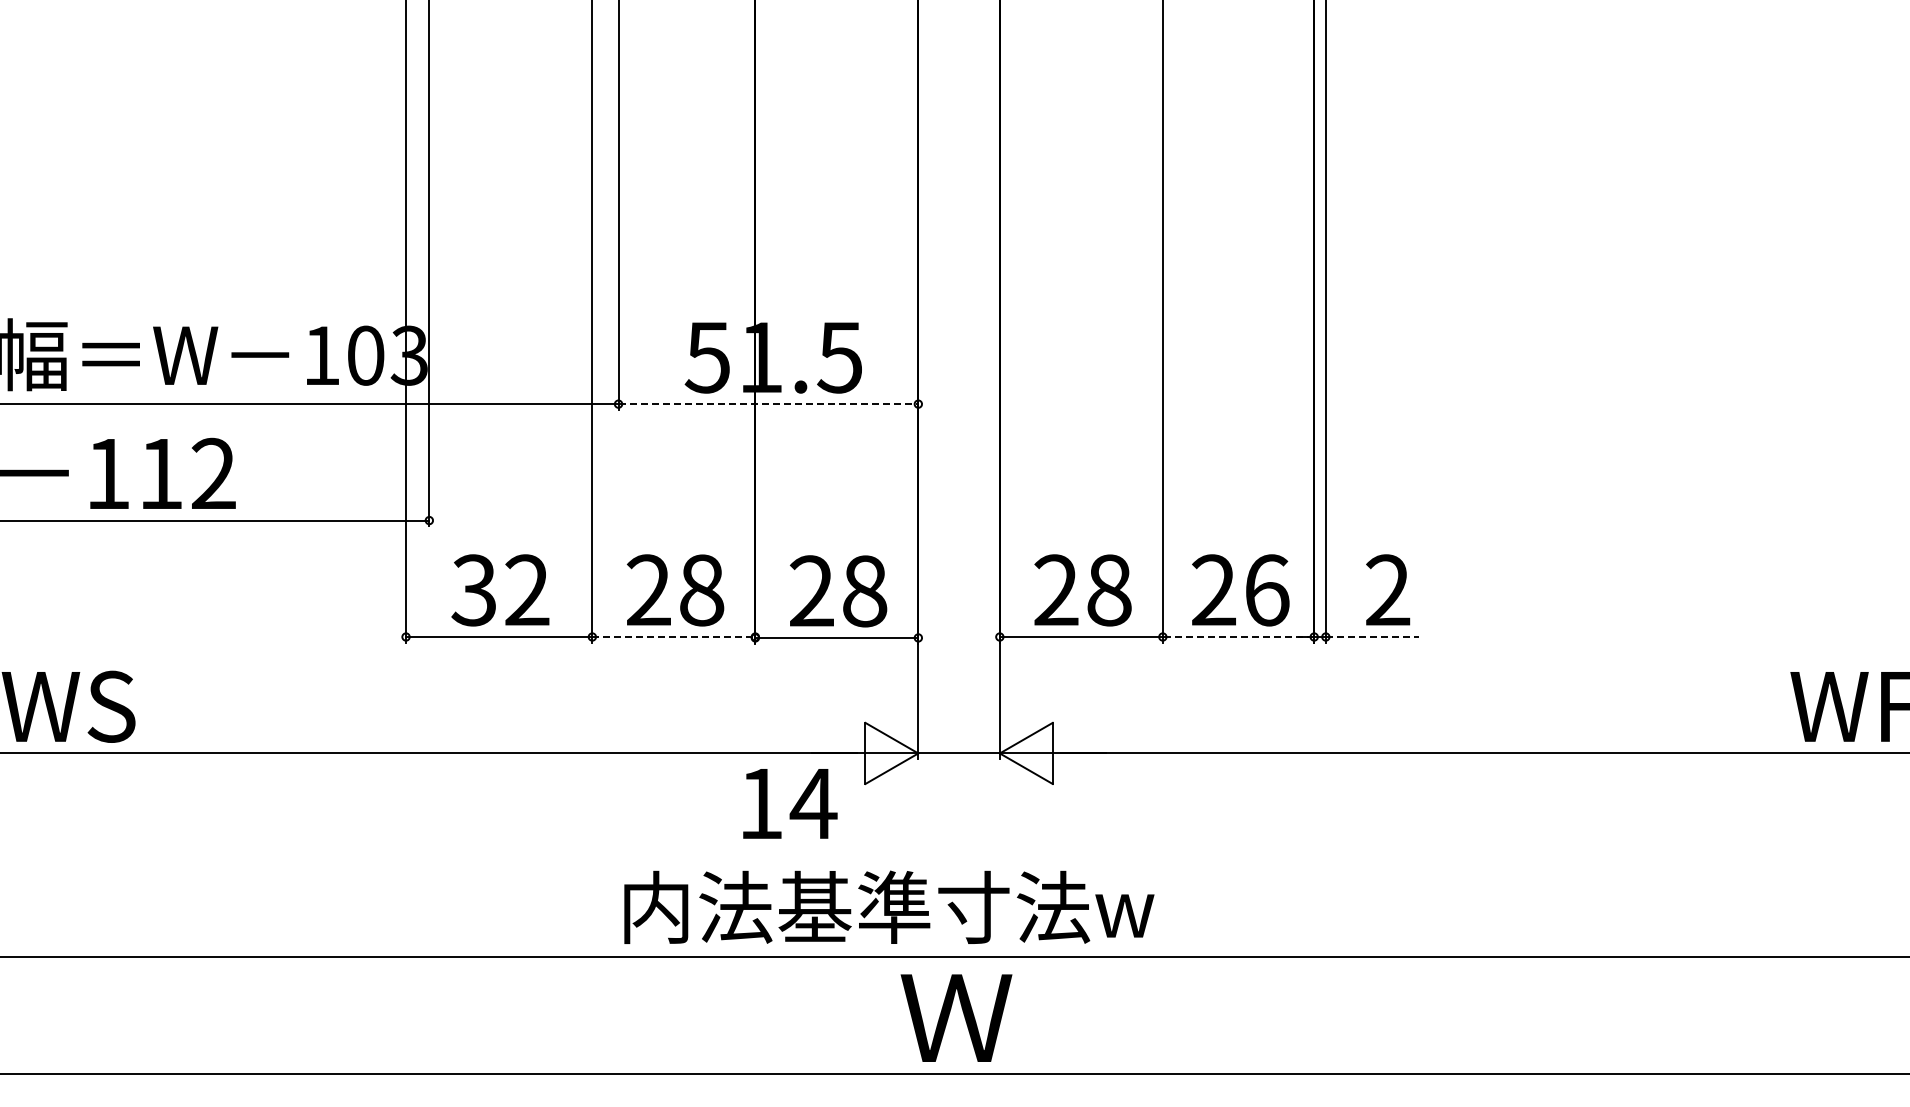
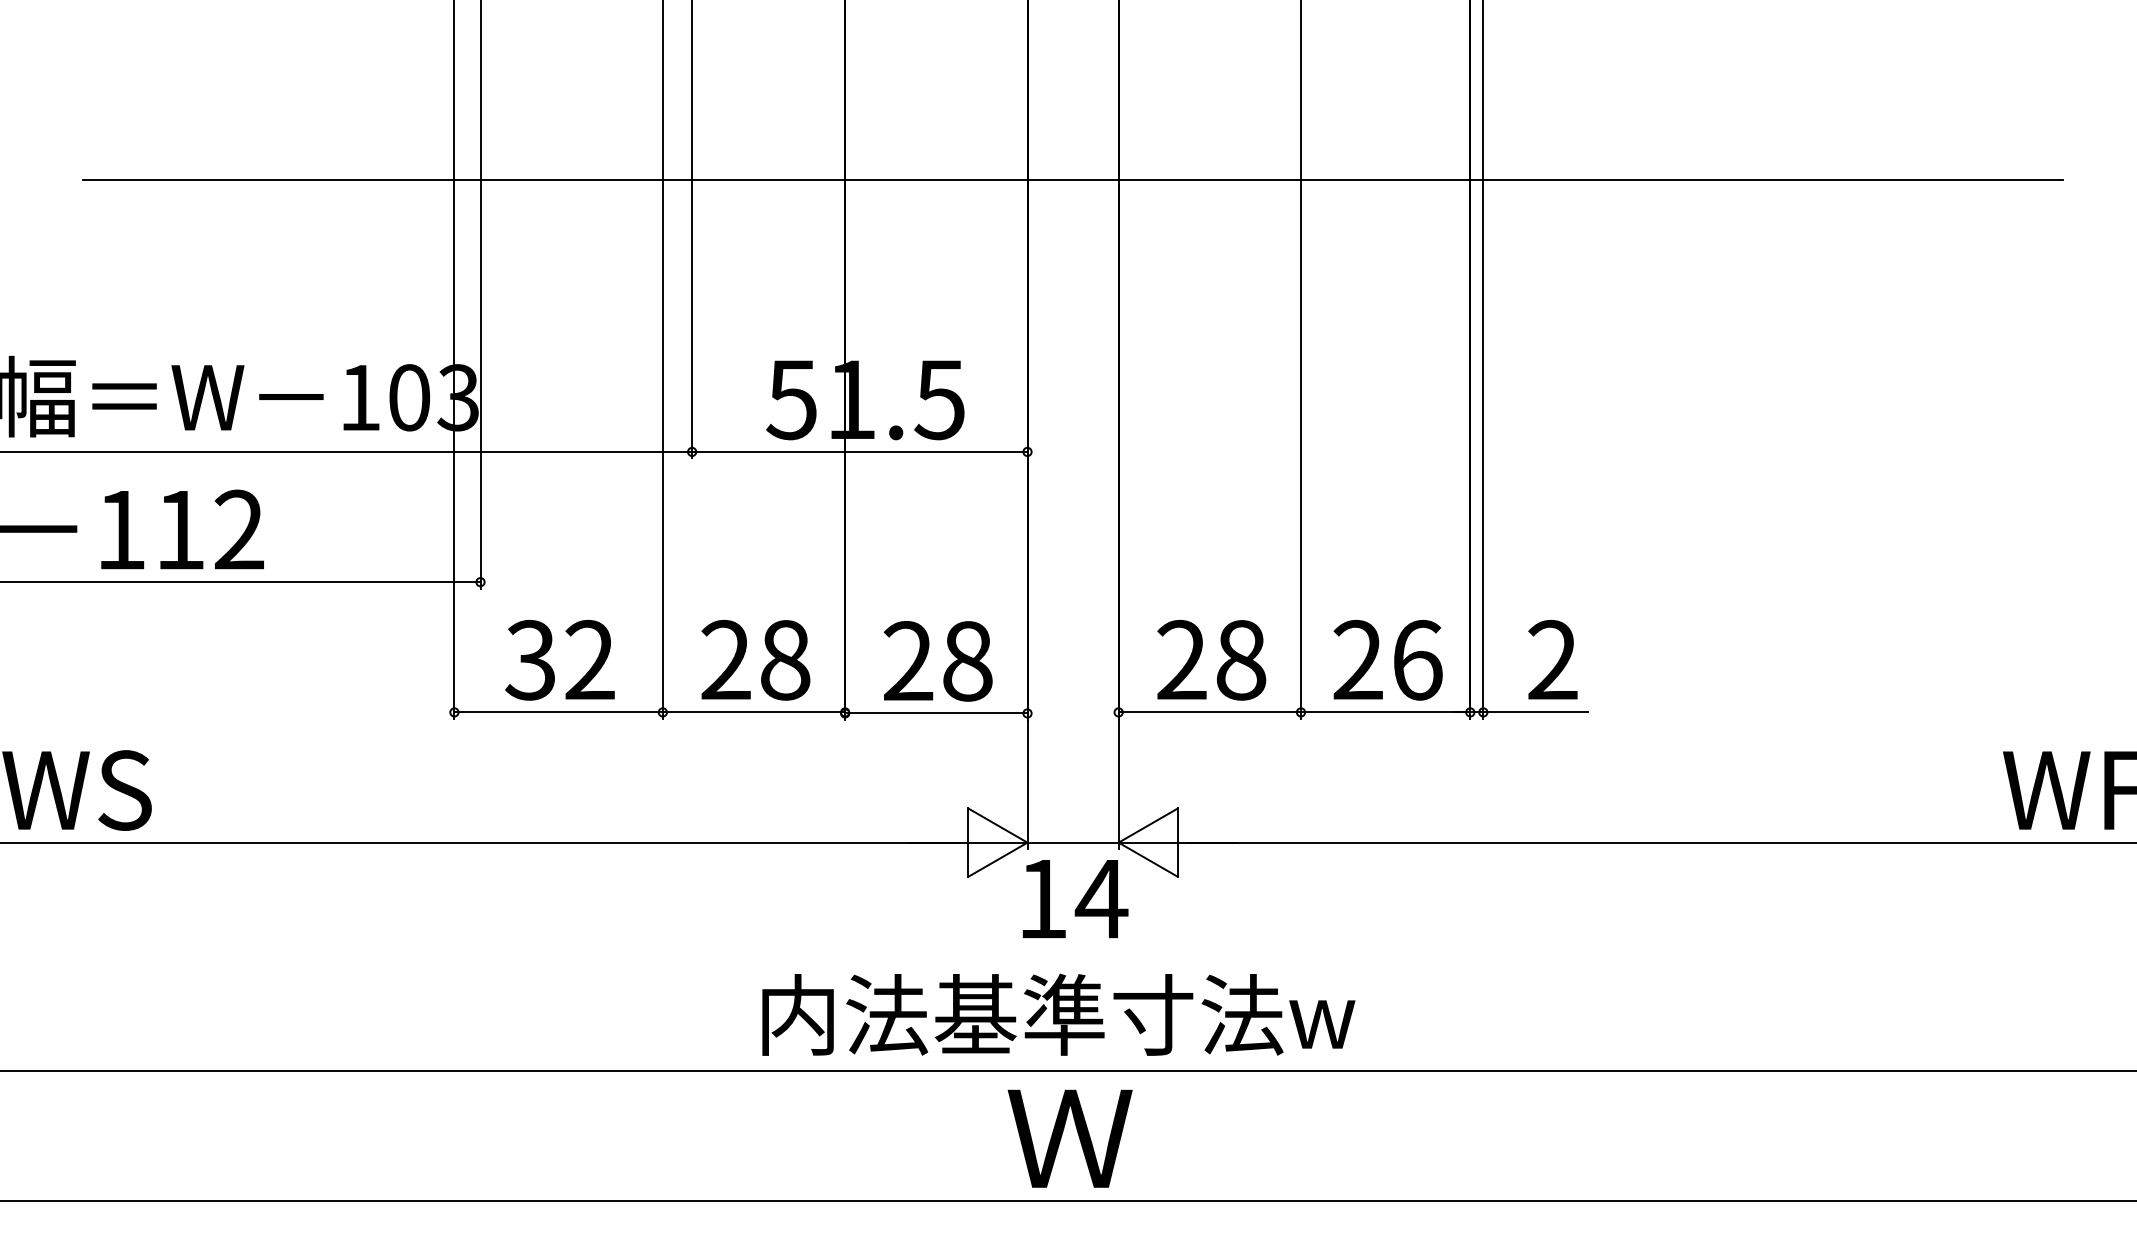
line: (958, 160) -> (1072, 179), added
line: (768, 404) -> (859, 452), dashed -> solid
line: (673, 637) -> (753, 712), dashed -> solid
line: (1238, 637) -> (1385, 712), dashed -> solid
line: (1372, 637) -> (1535, 712), dashed -> solid
text: (790, 803) -> (1075, 898), moved
text: (889, 906) -> (1058, 1013), moved

